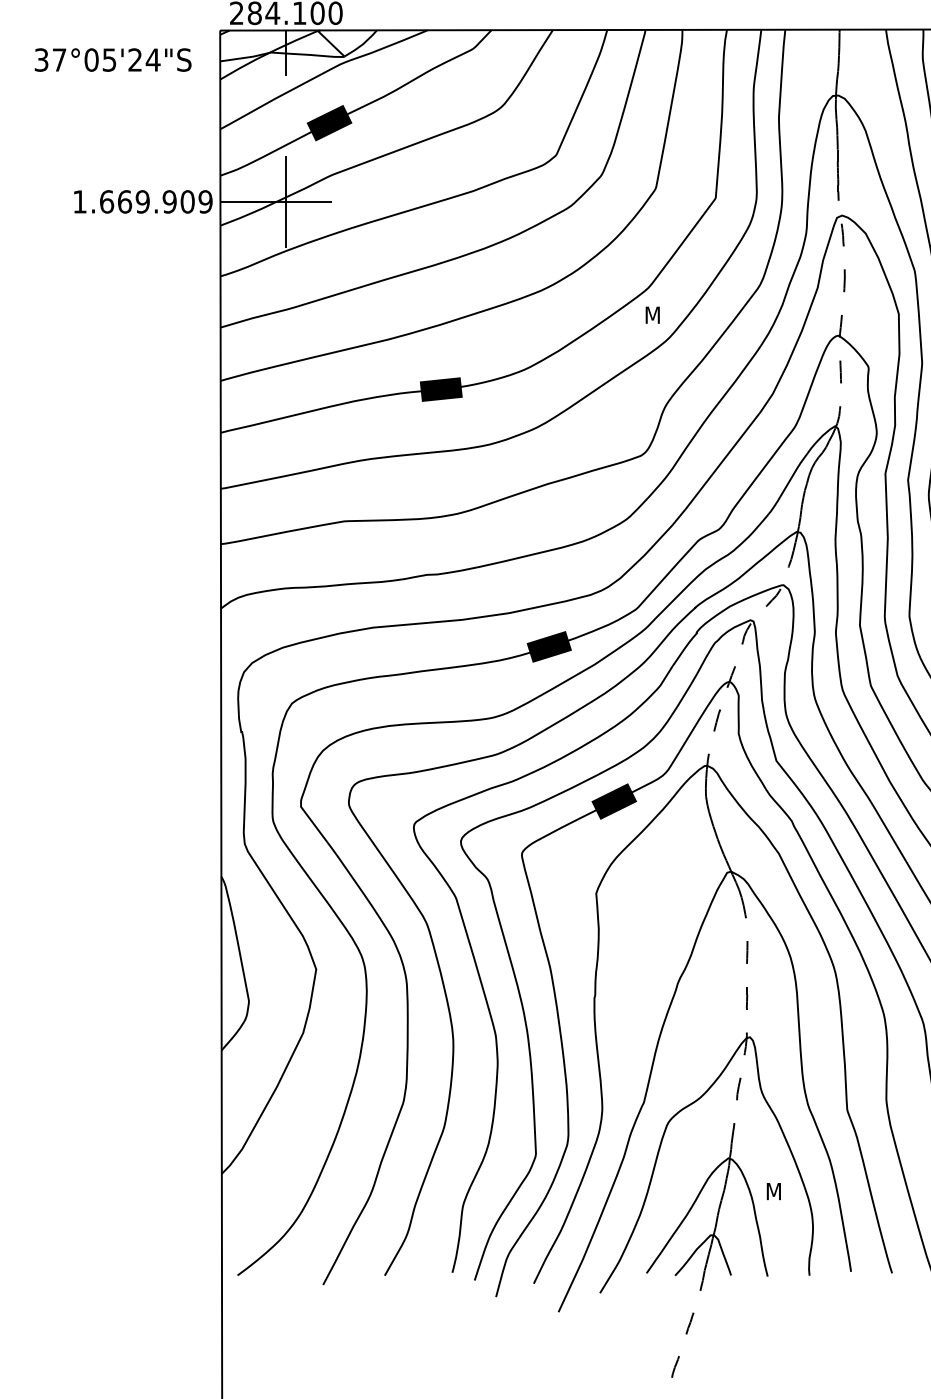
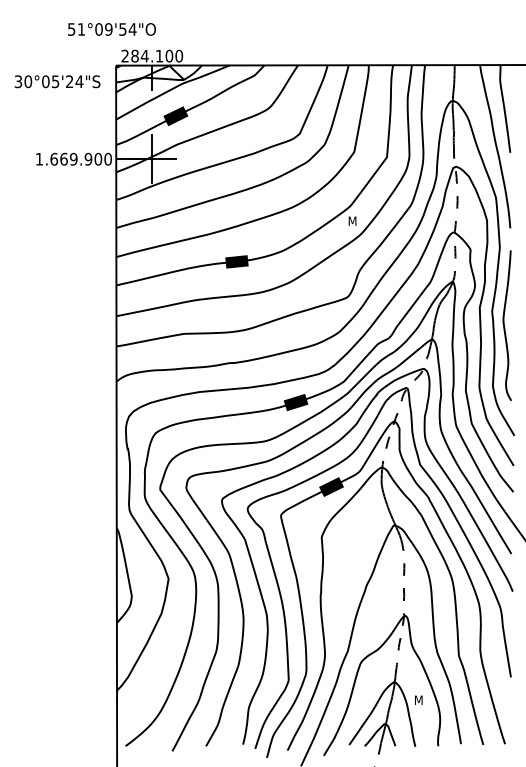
text: (59, 59) -> (28, 81), 37°05'24"S -> 30°05'24"S
text: (204, 202) -> (107, 159), 1.669.909 -> 1.669.900

